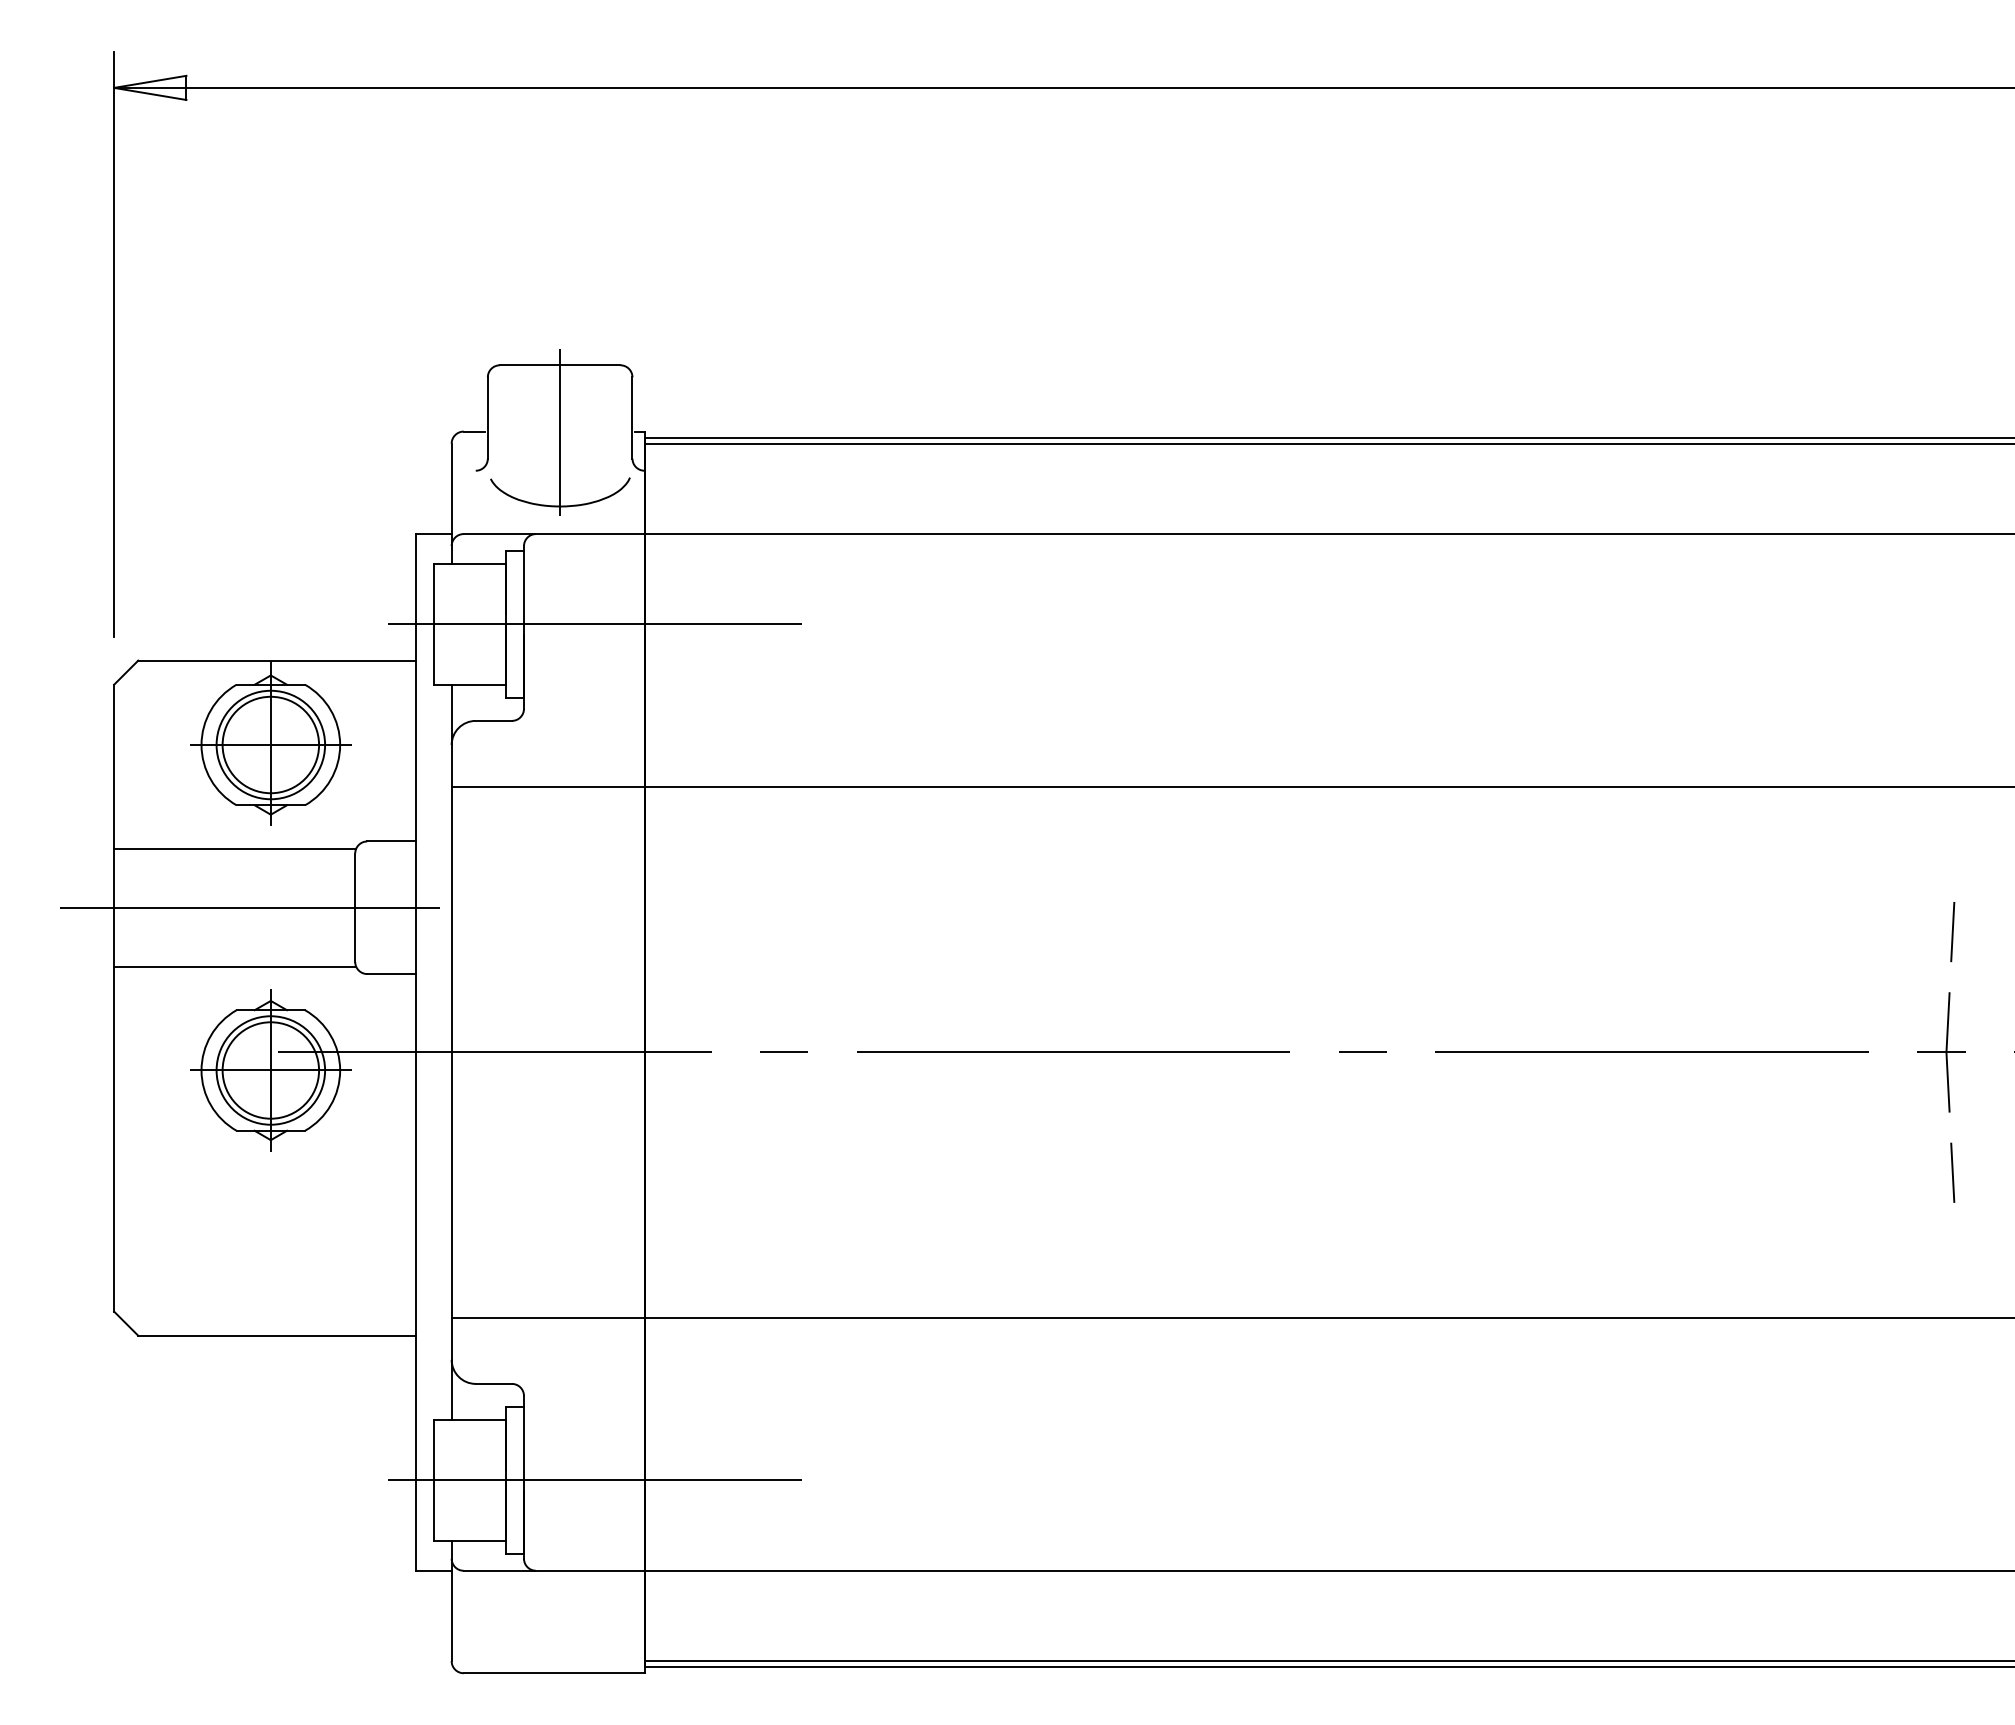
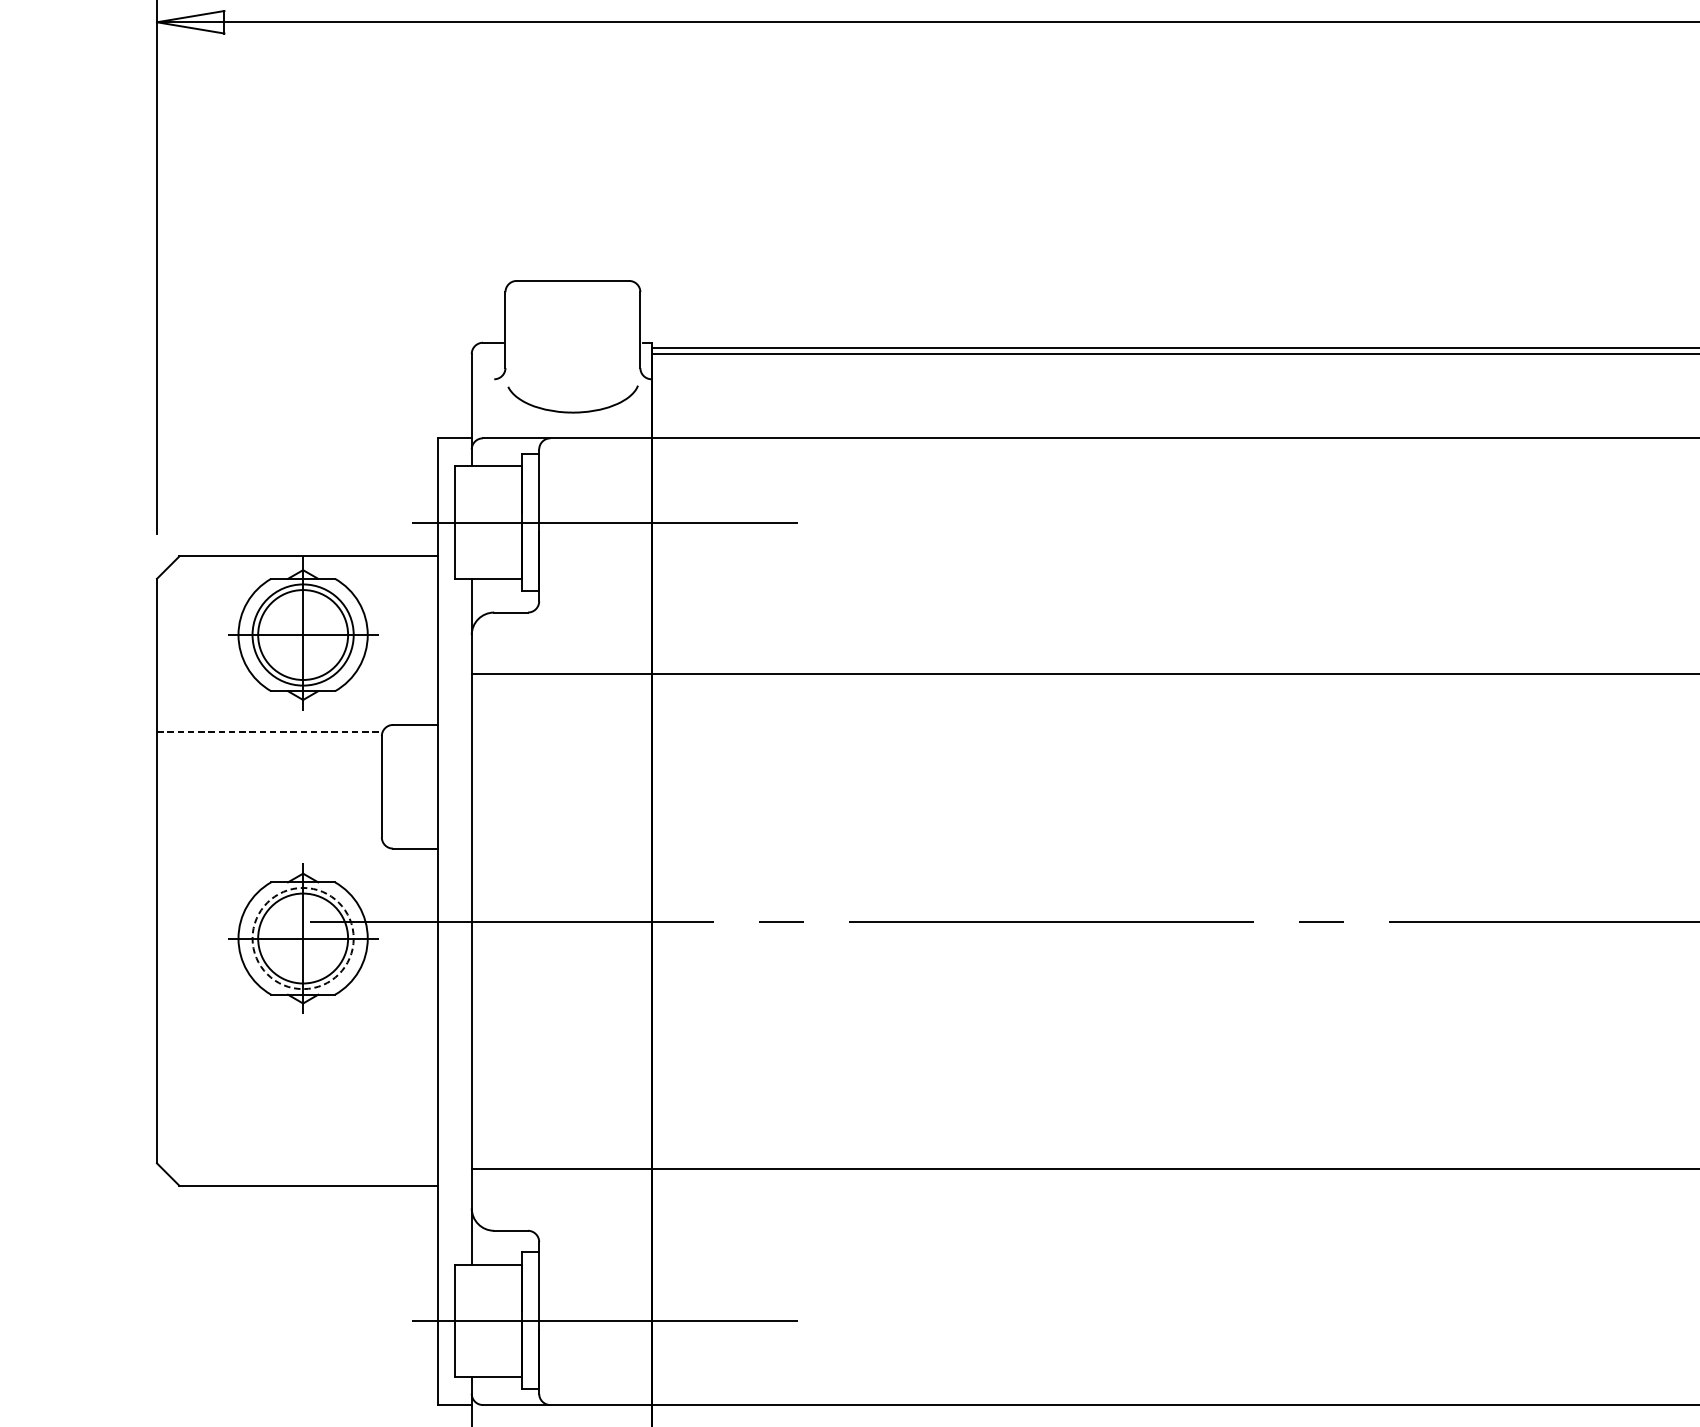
line: (560, 432) -> (573, 343), removed
line: (235, 848) -> (270, 731), solid -> dashed
line: (249, 907) -> (283, 786), removed
line: (235, 966) -> (270, 841), removed
circle: (270, 1070) -> (302, 938), solid -> dashed

